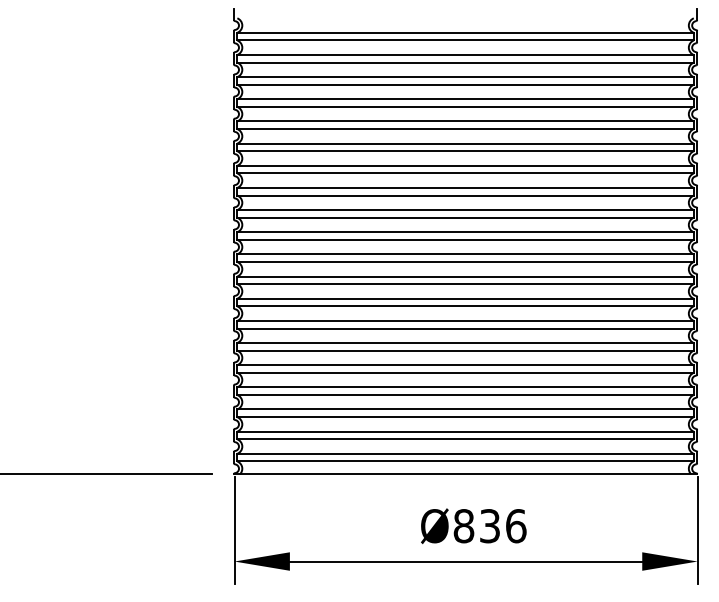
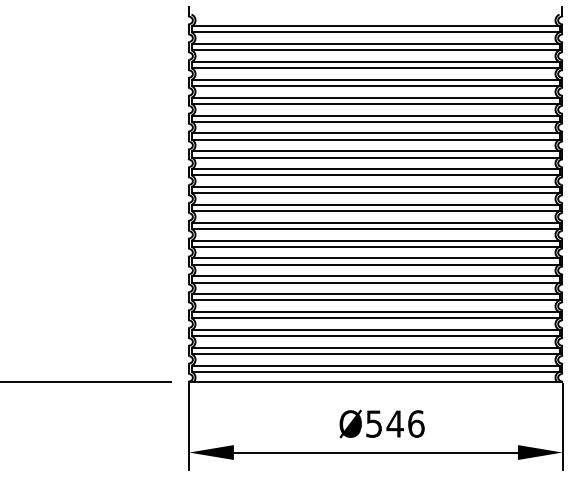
text: (476, 525) -> (384, 423), Ø836 -> Ø546

